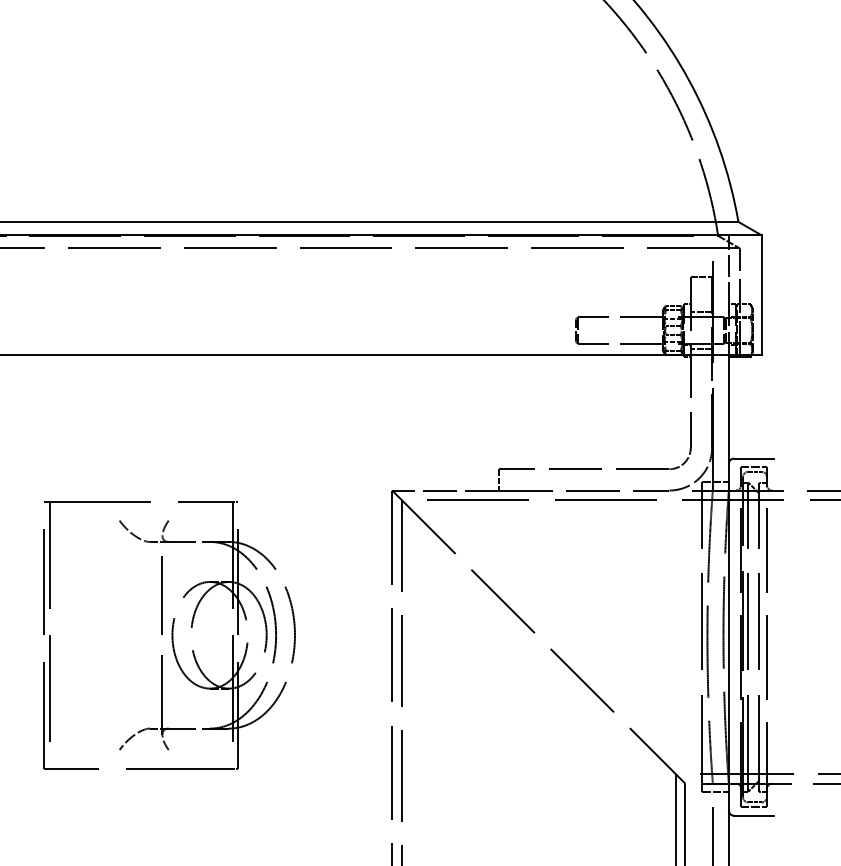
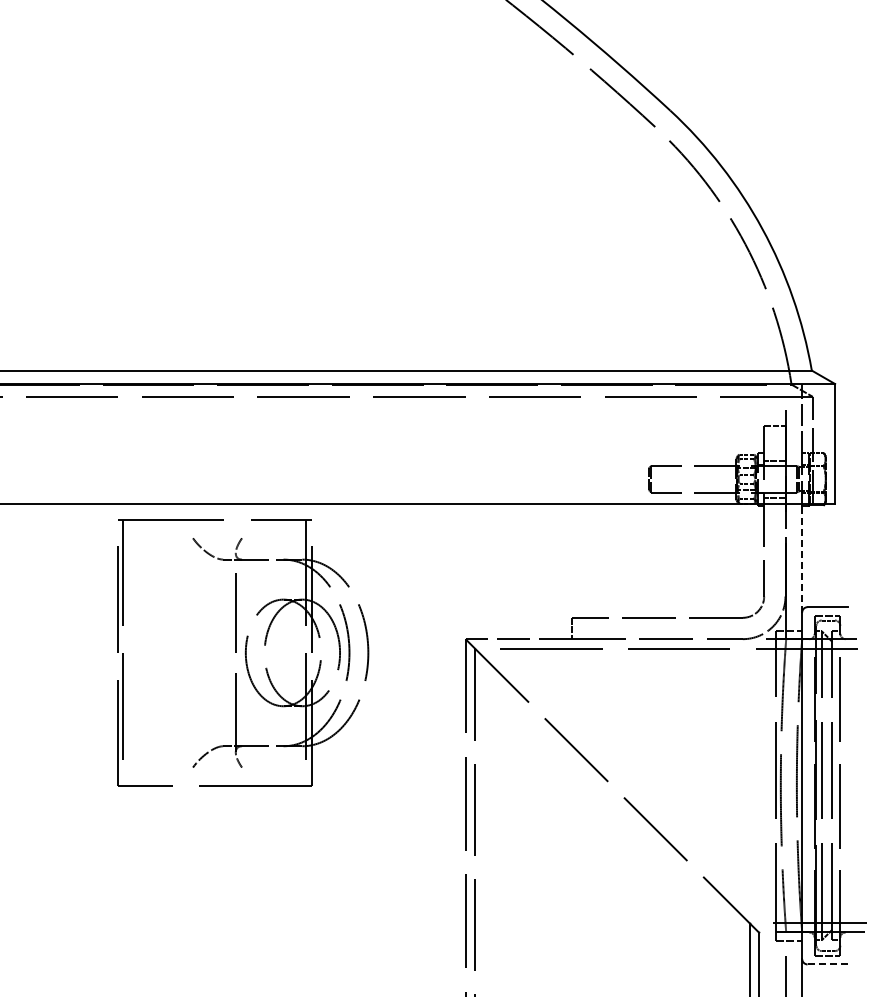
line: (729, 409) -> (802, 558), solid -> dashed
part: (170, 634) -> (243, 652), moved
line: (754, 815) -> (827, 964), solid -> dashed

